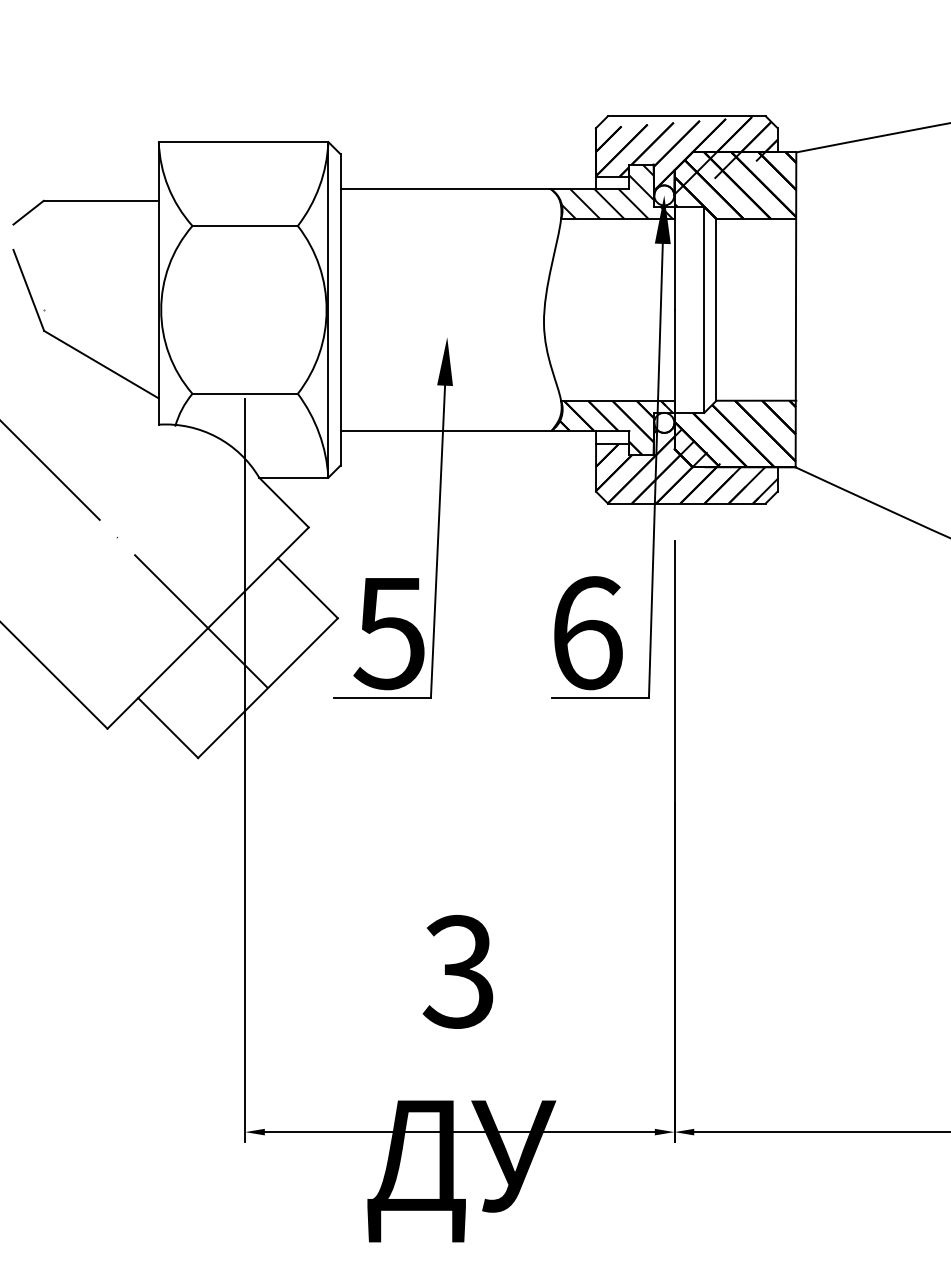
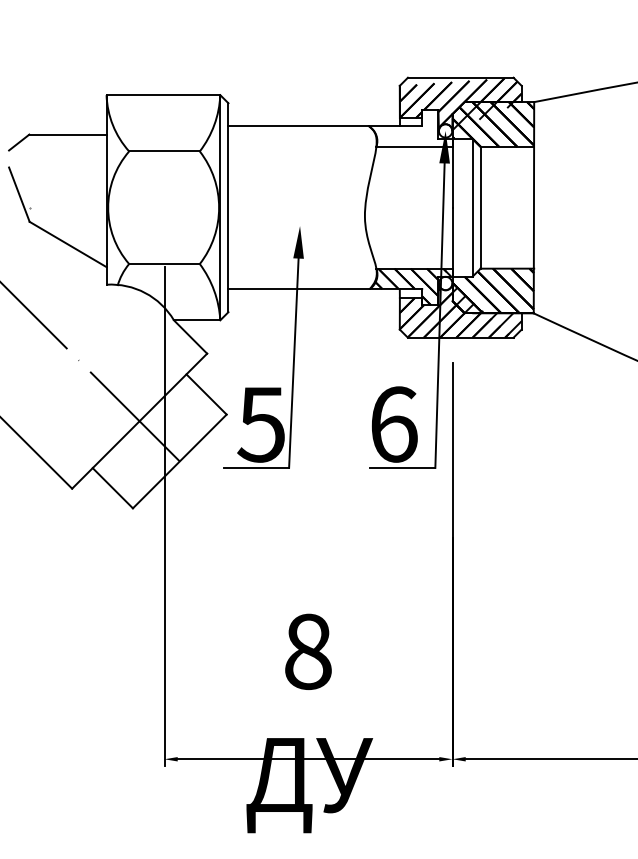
hatch: (616, 191) -> (413, 128), removed
text: (458, 971) -> (307, 651), 3 -> 8

